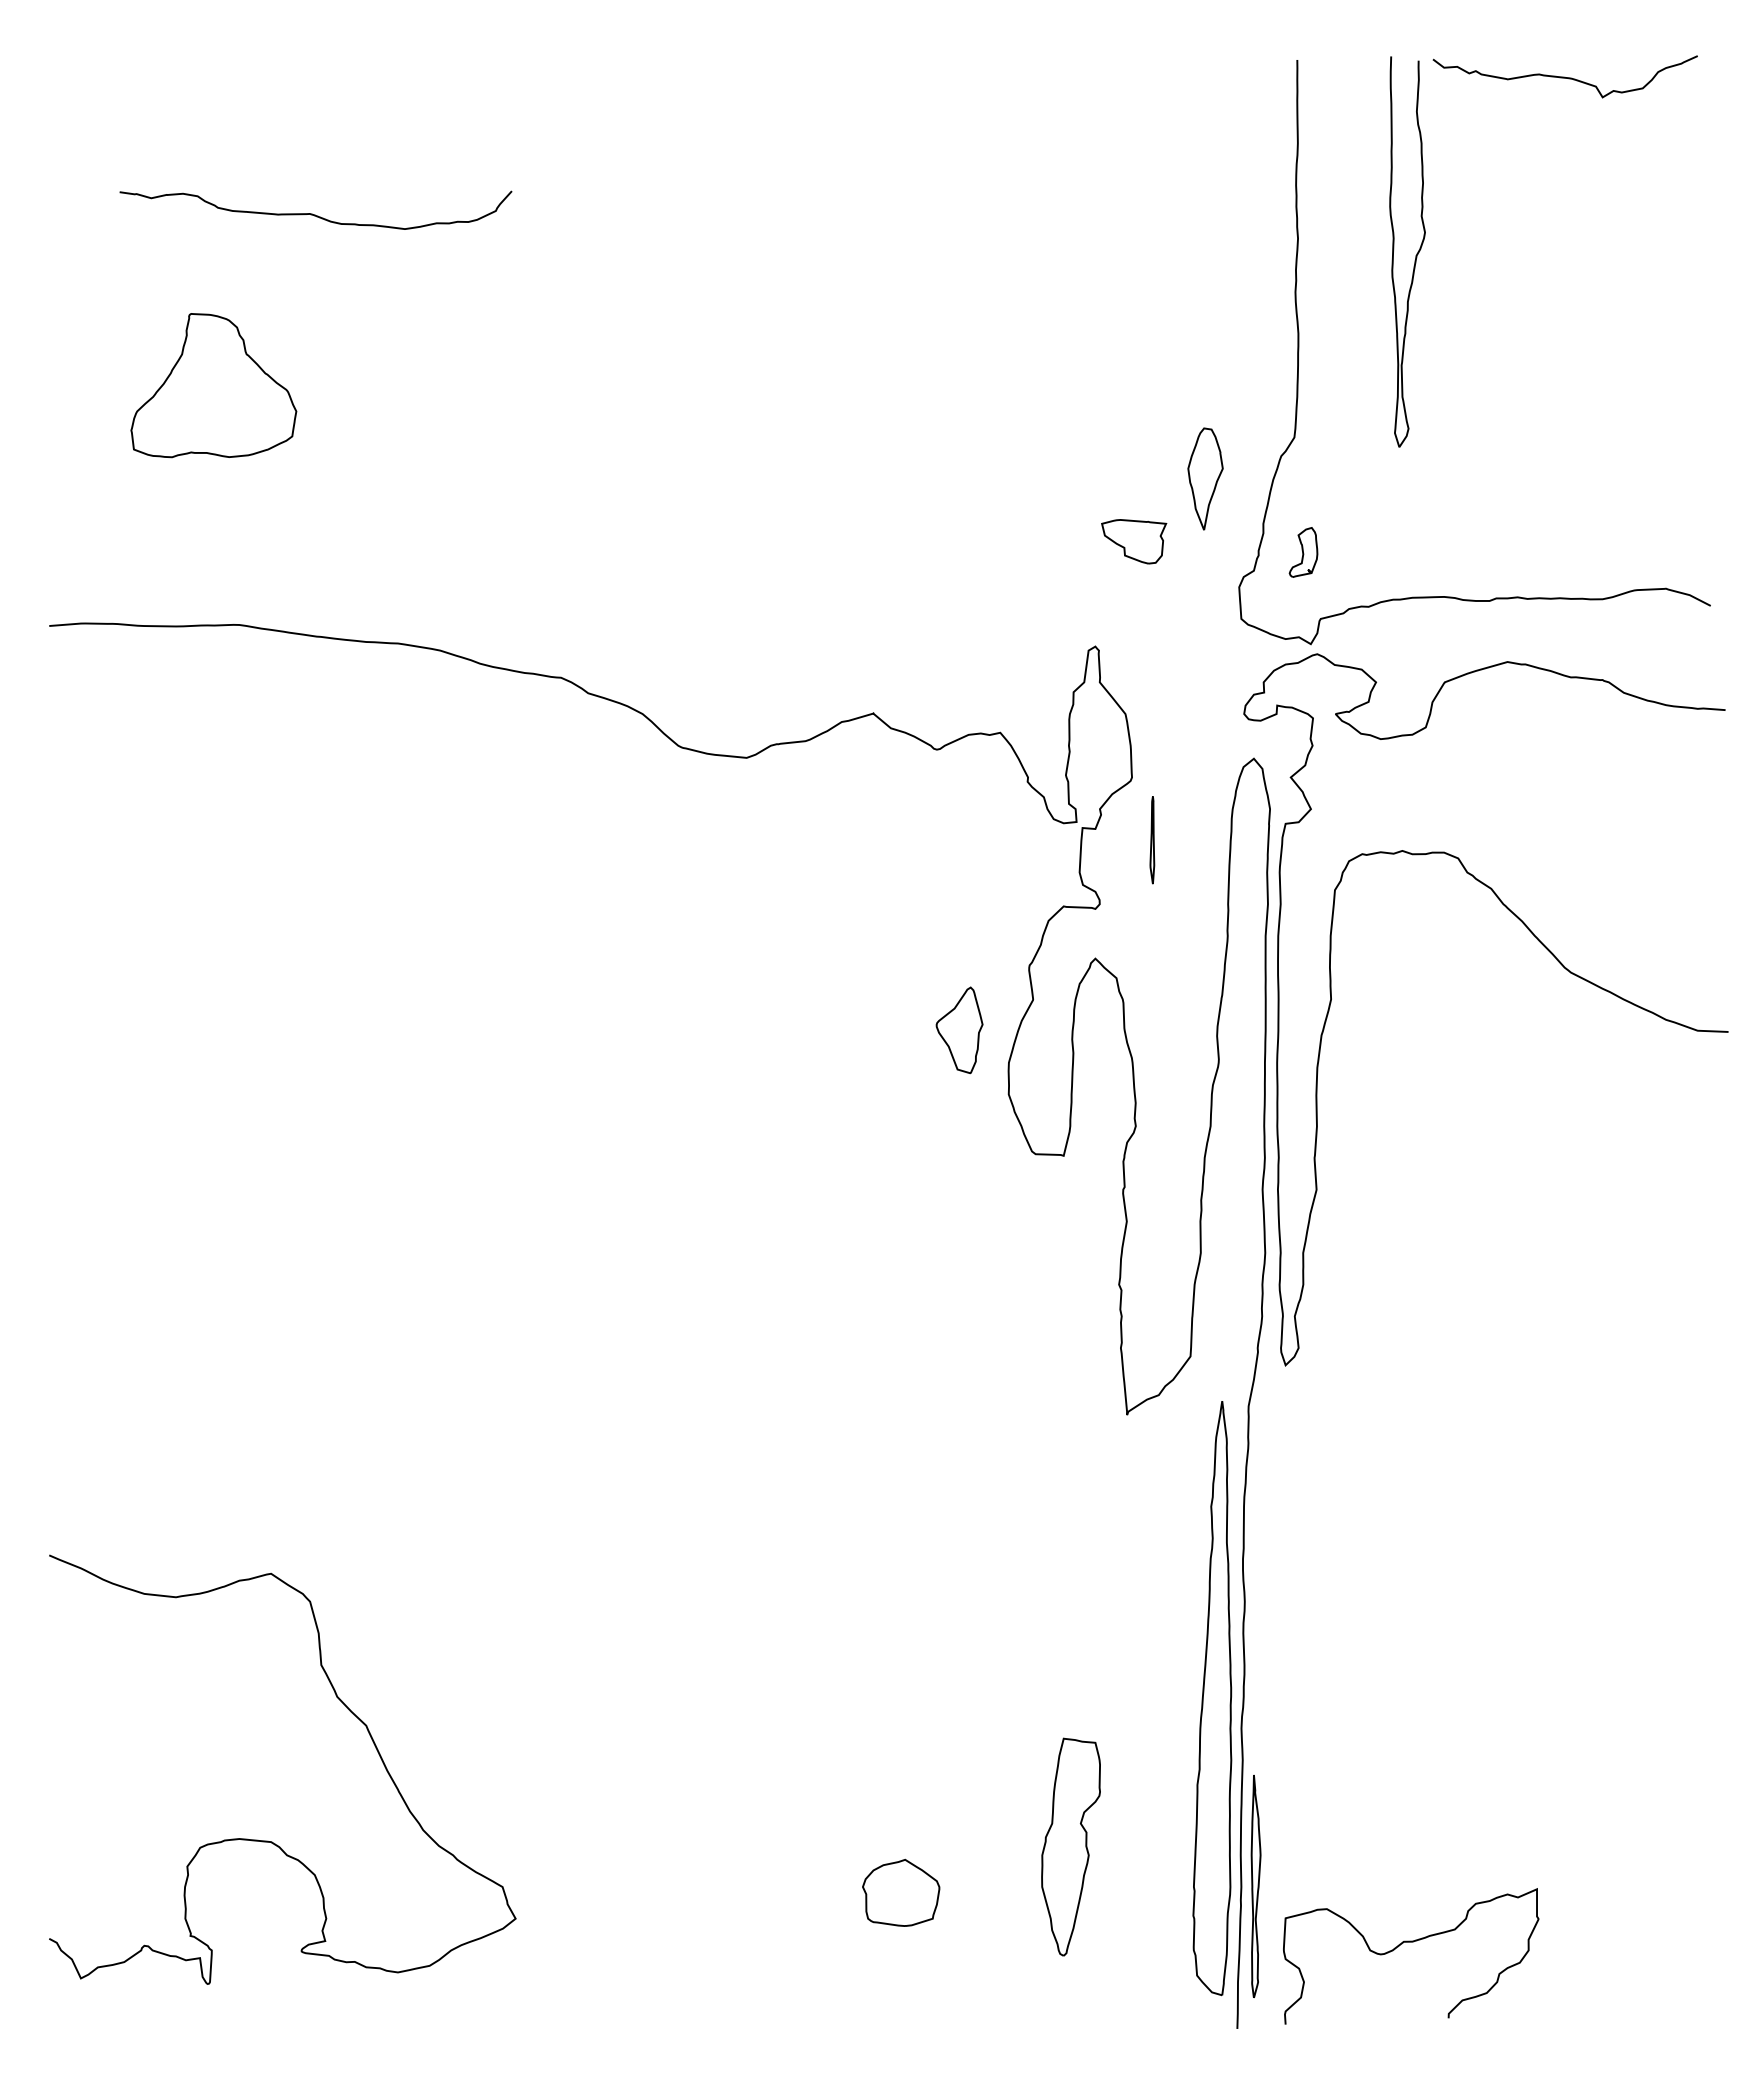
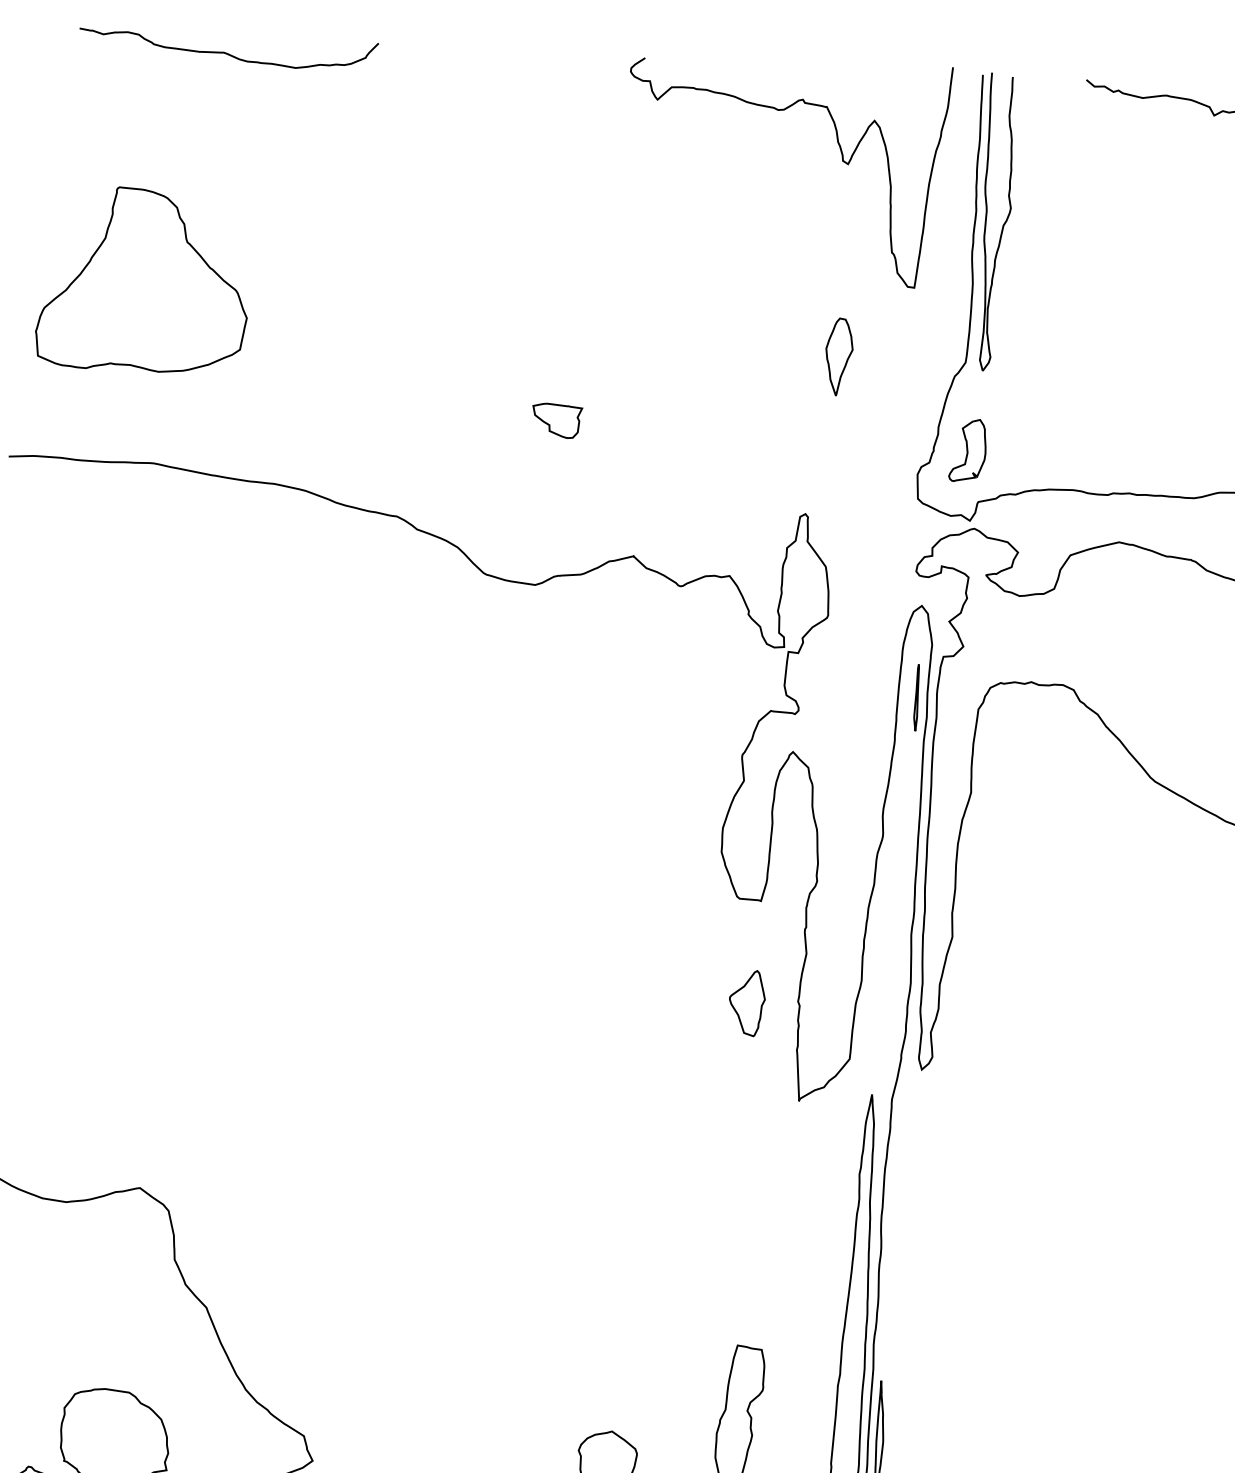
curve: (1118, 178) -> (841, 158), added
curve: (312, 213) -> (225, 52), moved
curve: (1415, 255) -> (1002, 225), moved
part: (213, 385) -> (143, 279), size x1.67
part: (1205, 478) -> (839, 356), moved
part: (1134, 541) -> (557, 420), moved
part: (1303, 552) -> (967, 450), size x1.67
part: (1152, 840) -> (916, 697), moved
part: (959, 1030) -> (747, 1003), moved

